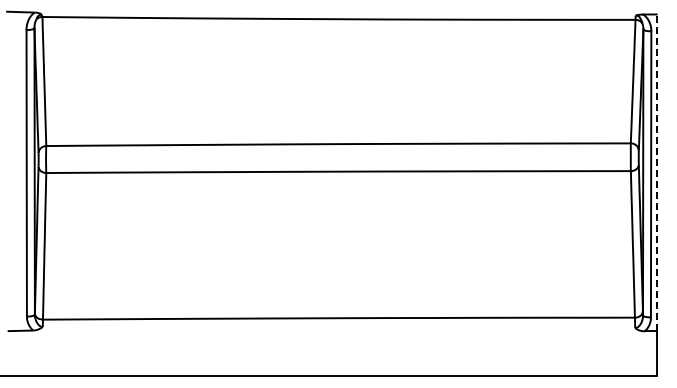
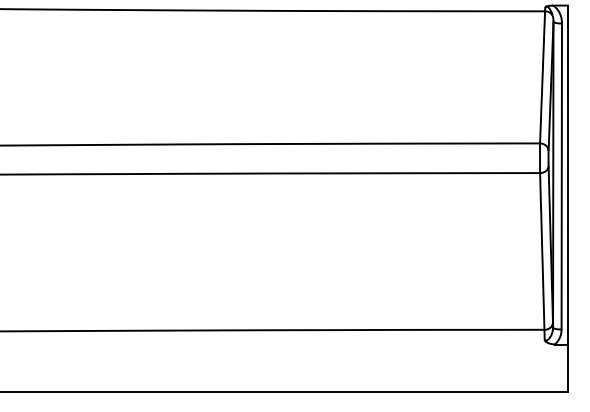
line: (656, 172) -> (567, 174), dashed -> solid

